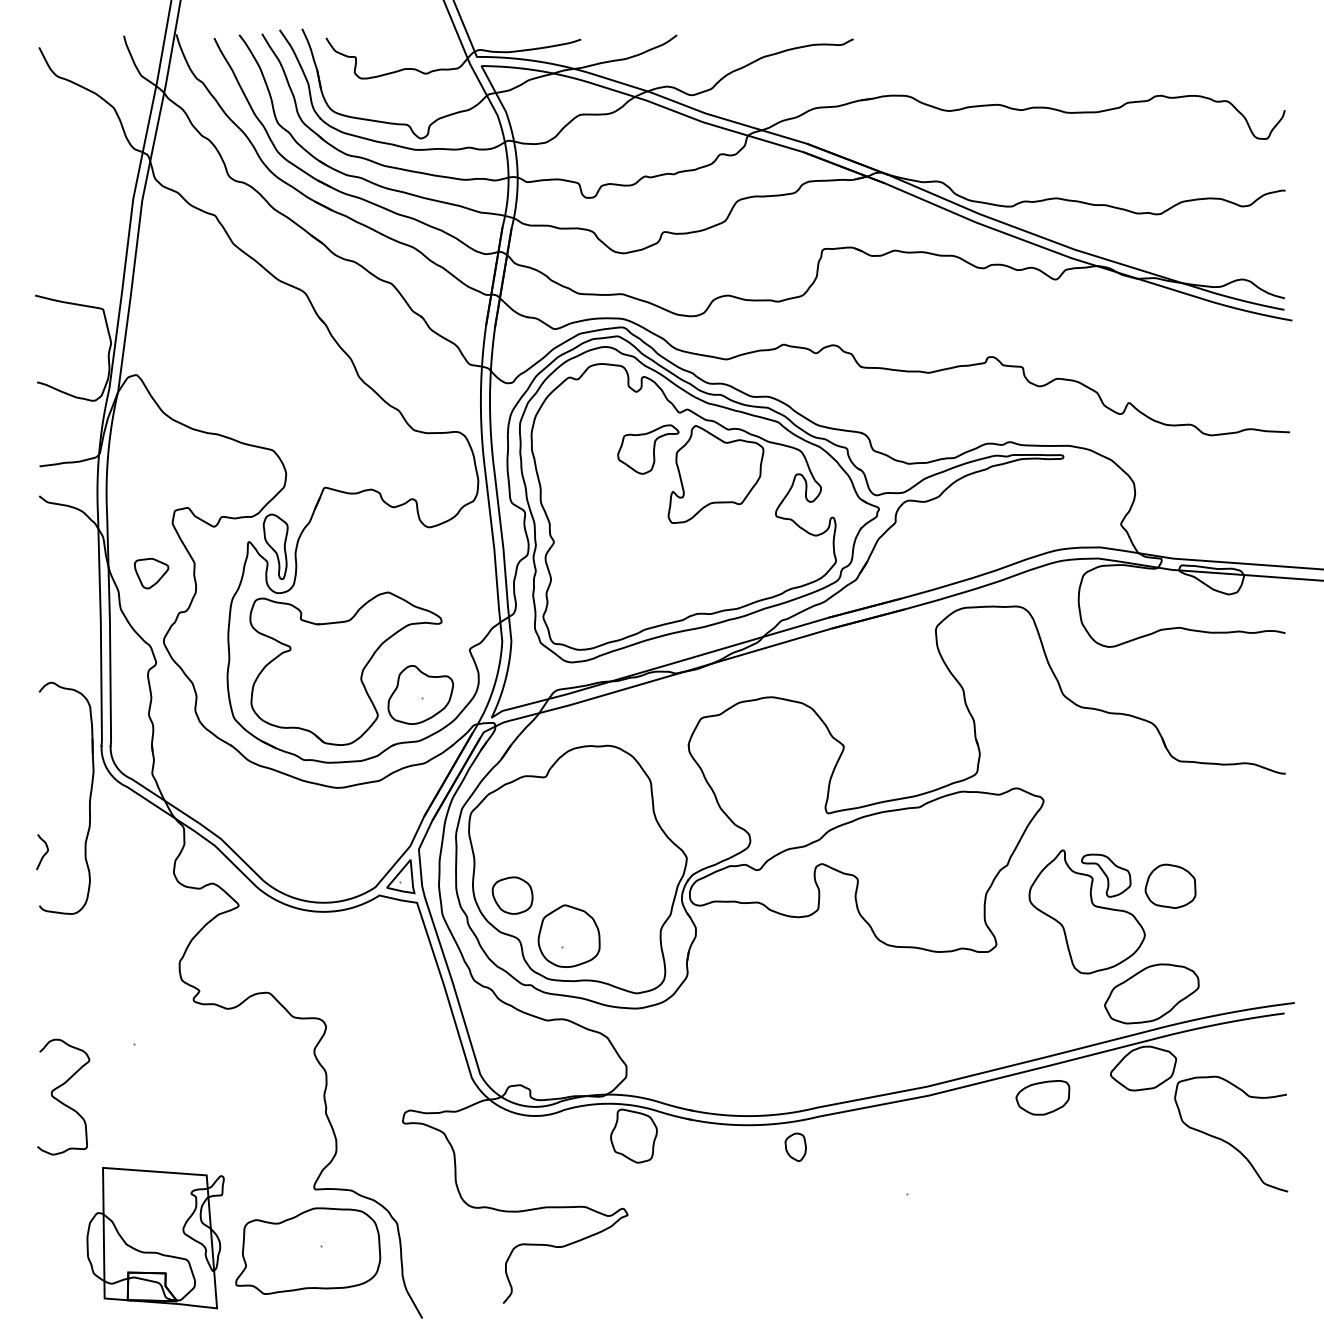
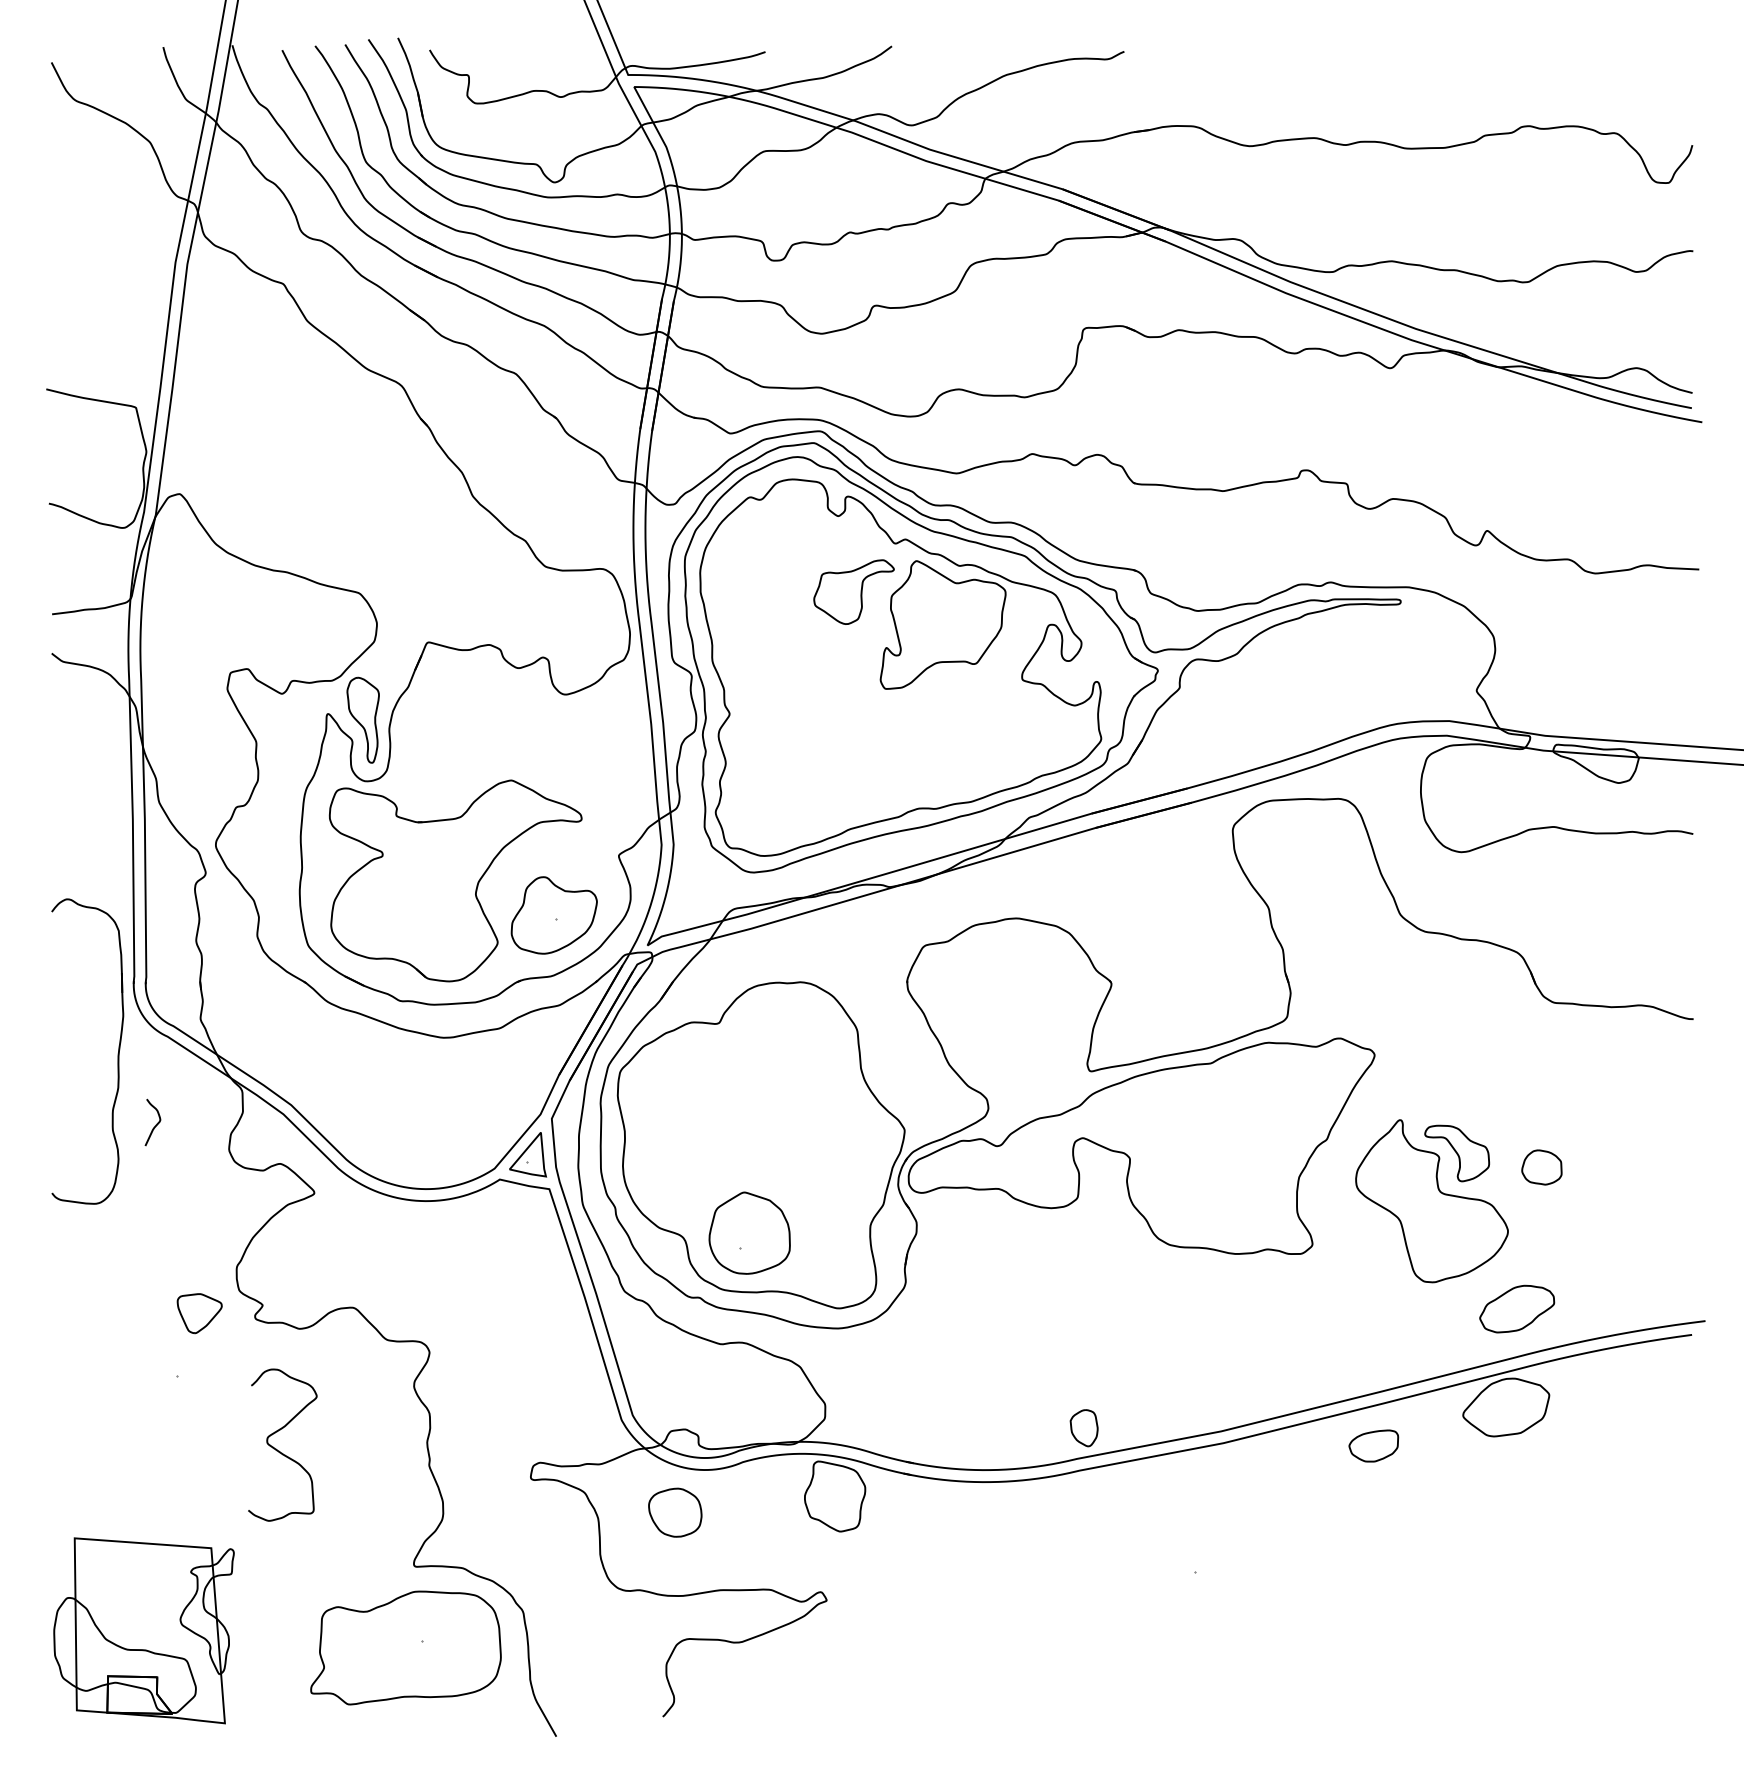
part: (151, 573) -> (199, 1313), moved
curve: (44, 853) -> (155, 1124), moved
part: (1170, 886) -> (1541, 1167), size x0.6
part: (512, 895) -> (675, 1512), moved
part: (1151, 993) -> (1516, 1308), size x0.6
part: (1042, 1097) -> (1373, 1445), size x0.7
curve: (61, 1101) -> (279, 1450), moved
curve: (1226, 1141) -> (1615, 1503), removed
part: (795, 1147) -> (1083, 1428), moved
part: (155, 1237) -> (143, 1630), moved

